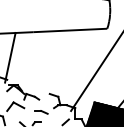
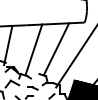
line: (71, 61) -> (56, 48), added
line: (42, 62) -> (33, 49), added

